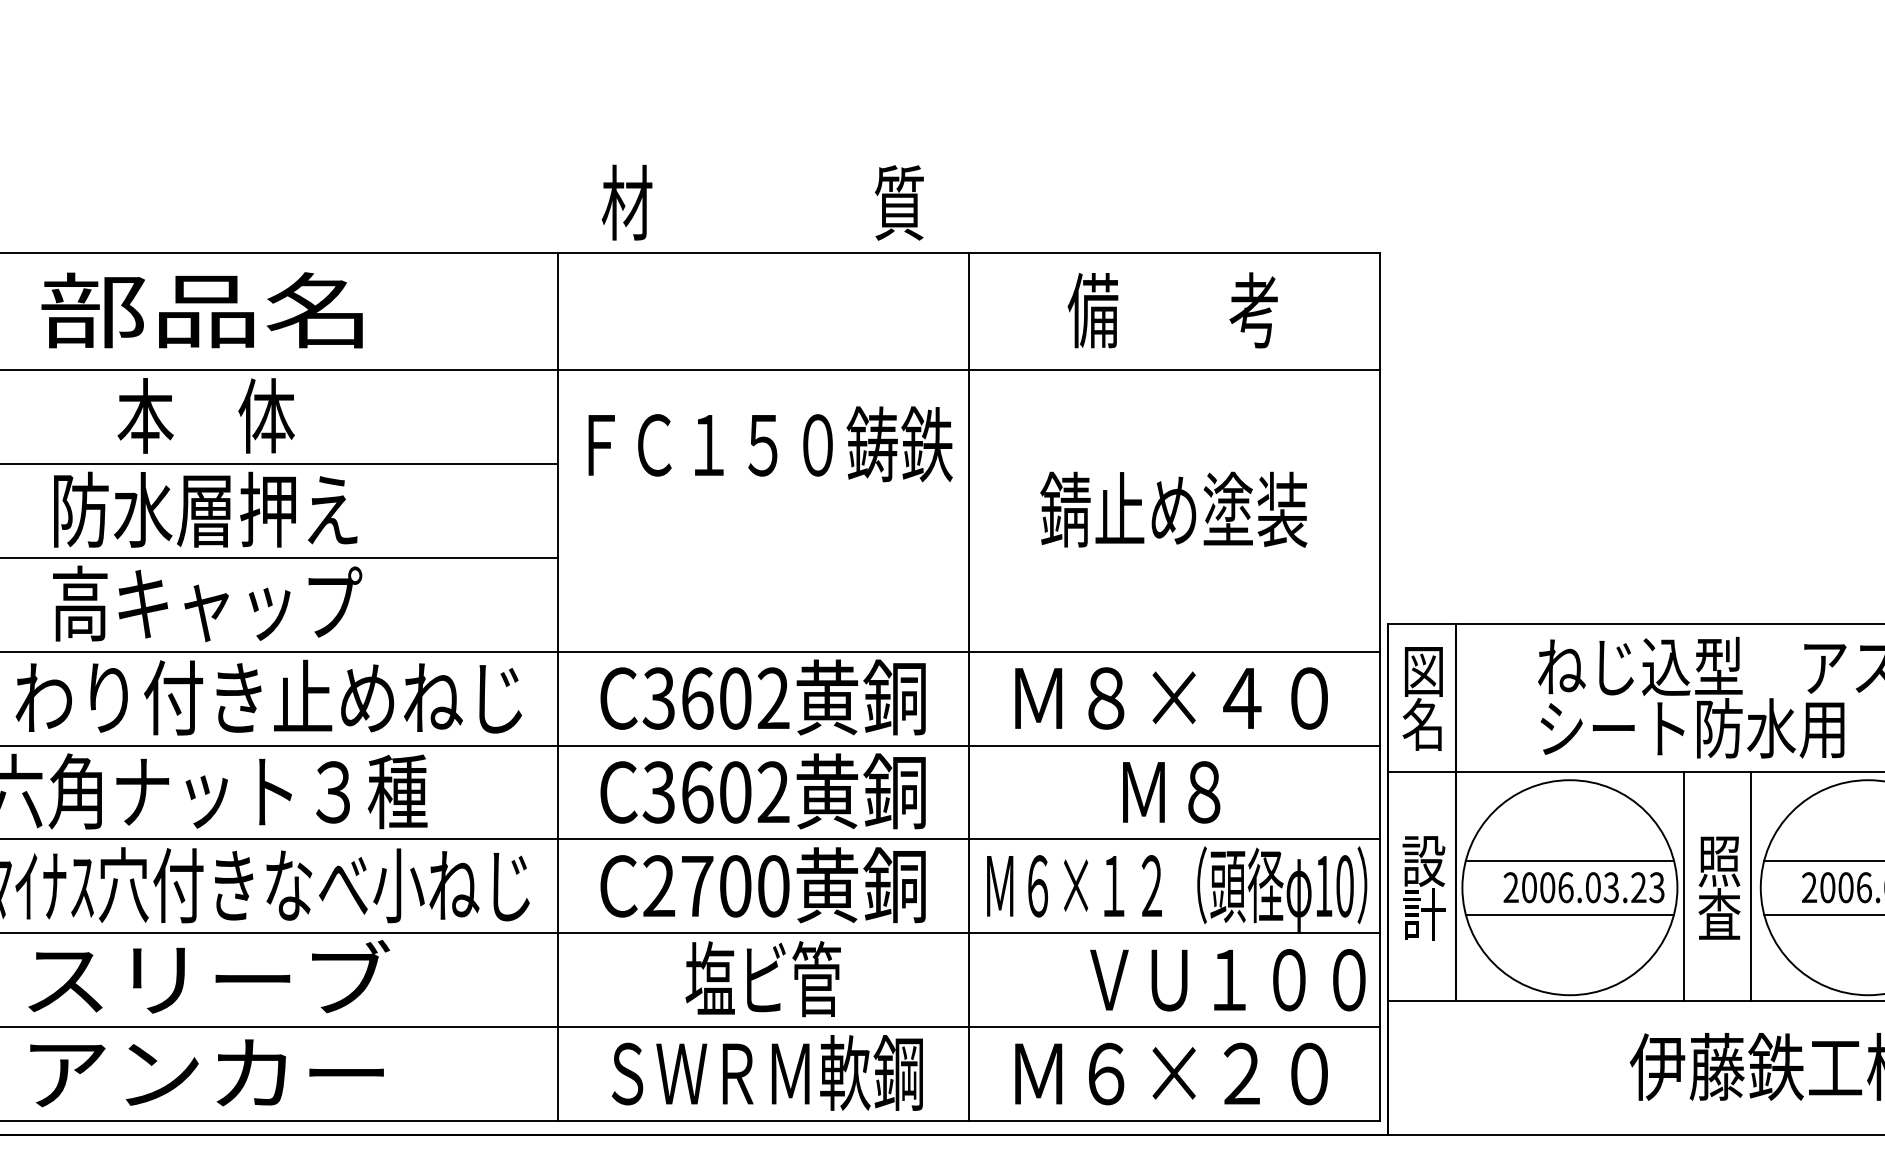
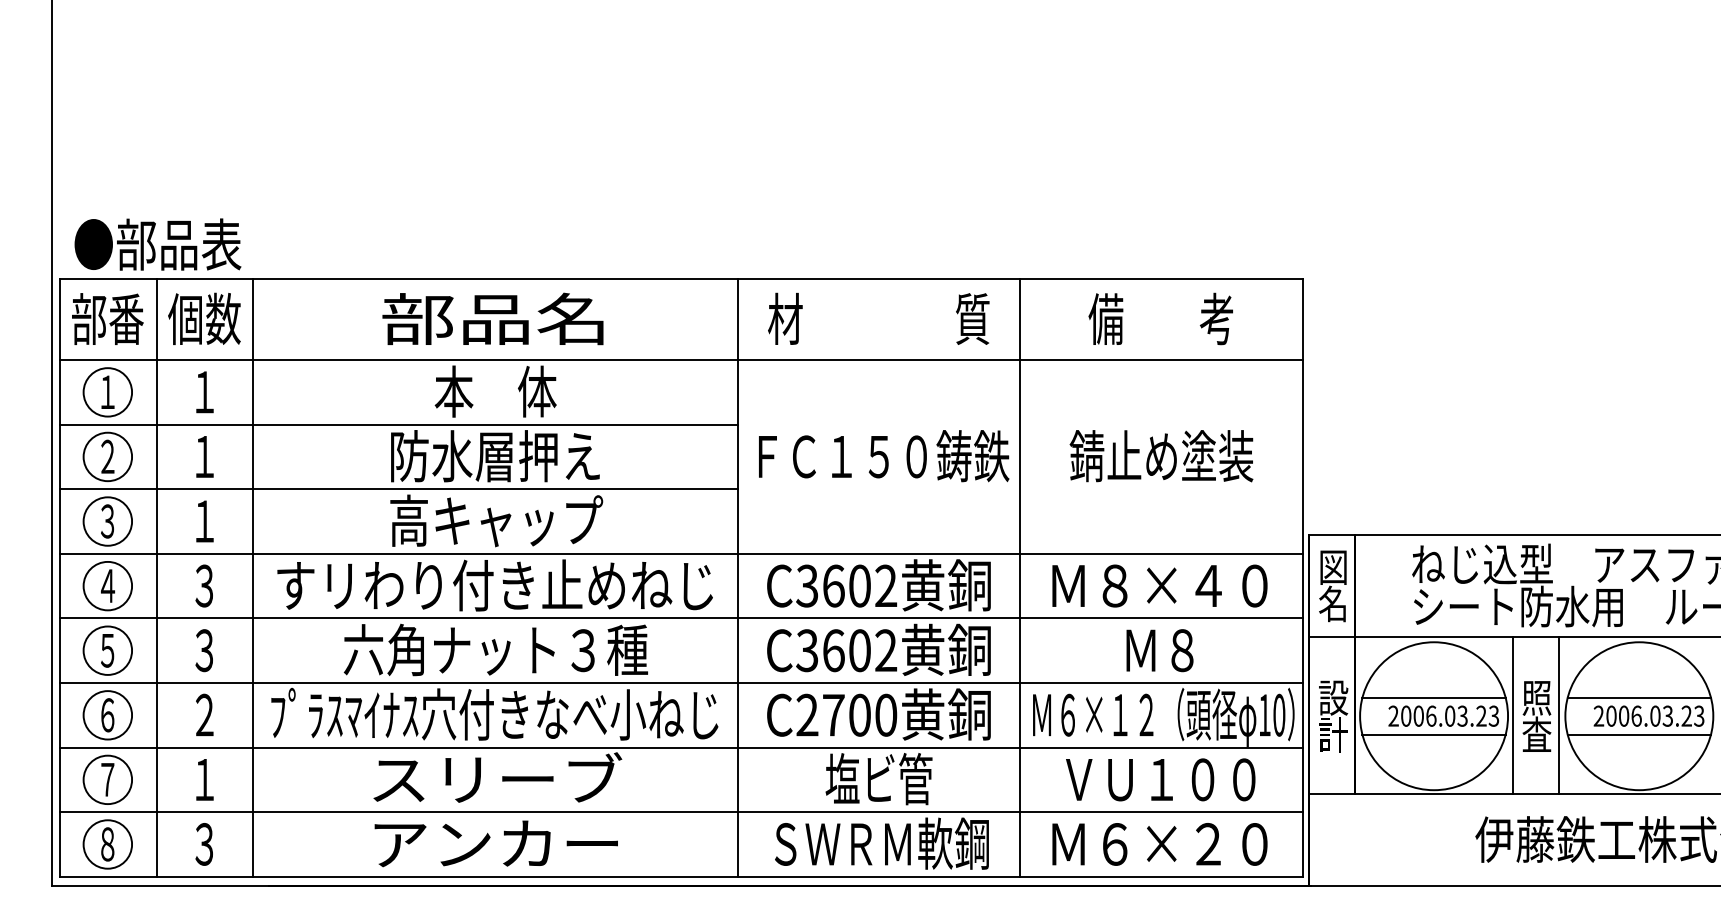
text: (762, 202) -> (878, 318), moved
text: (771, 444) -> (884, 456), moved
text: (1227, 979) -> (1160, 779), moved

